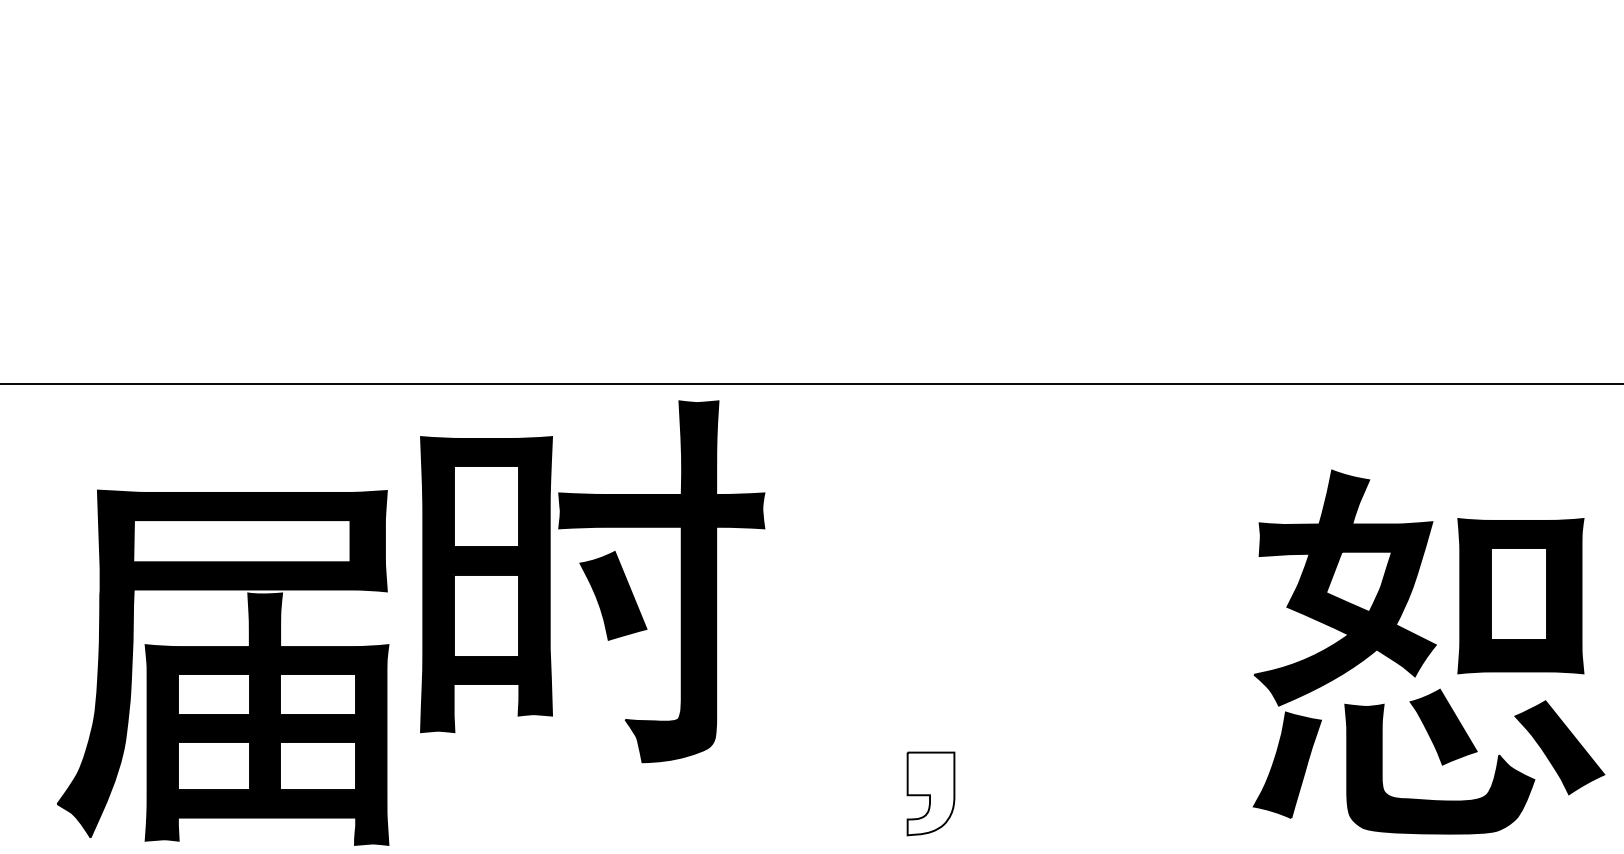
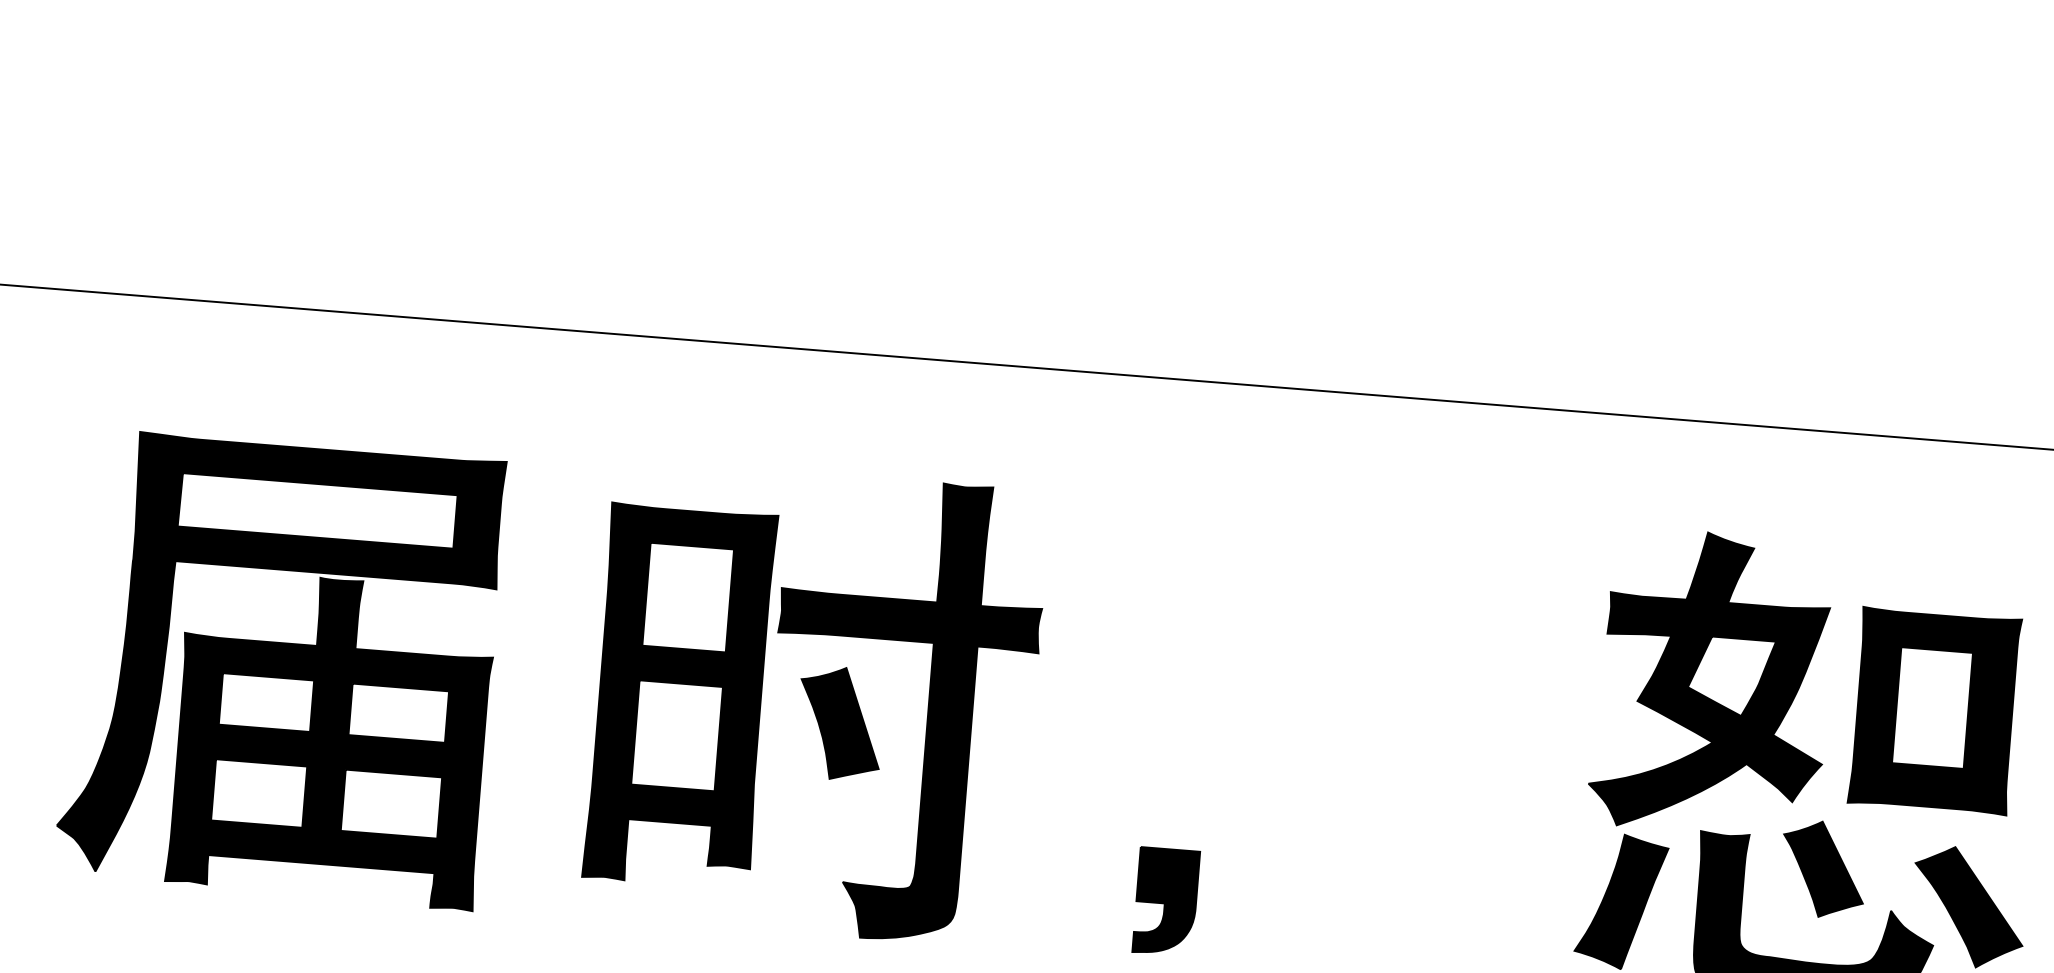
part: (592, 581) -> (815, 703), moved
fill: (930, 793) -> (1165, 901), added

